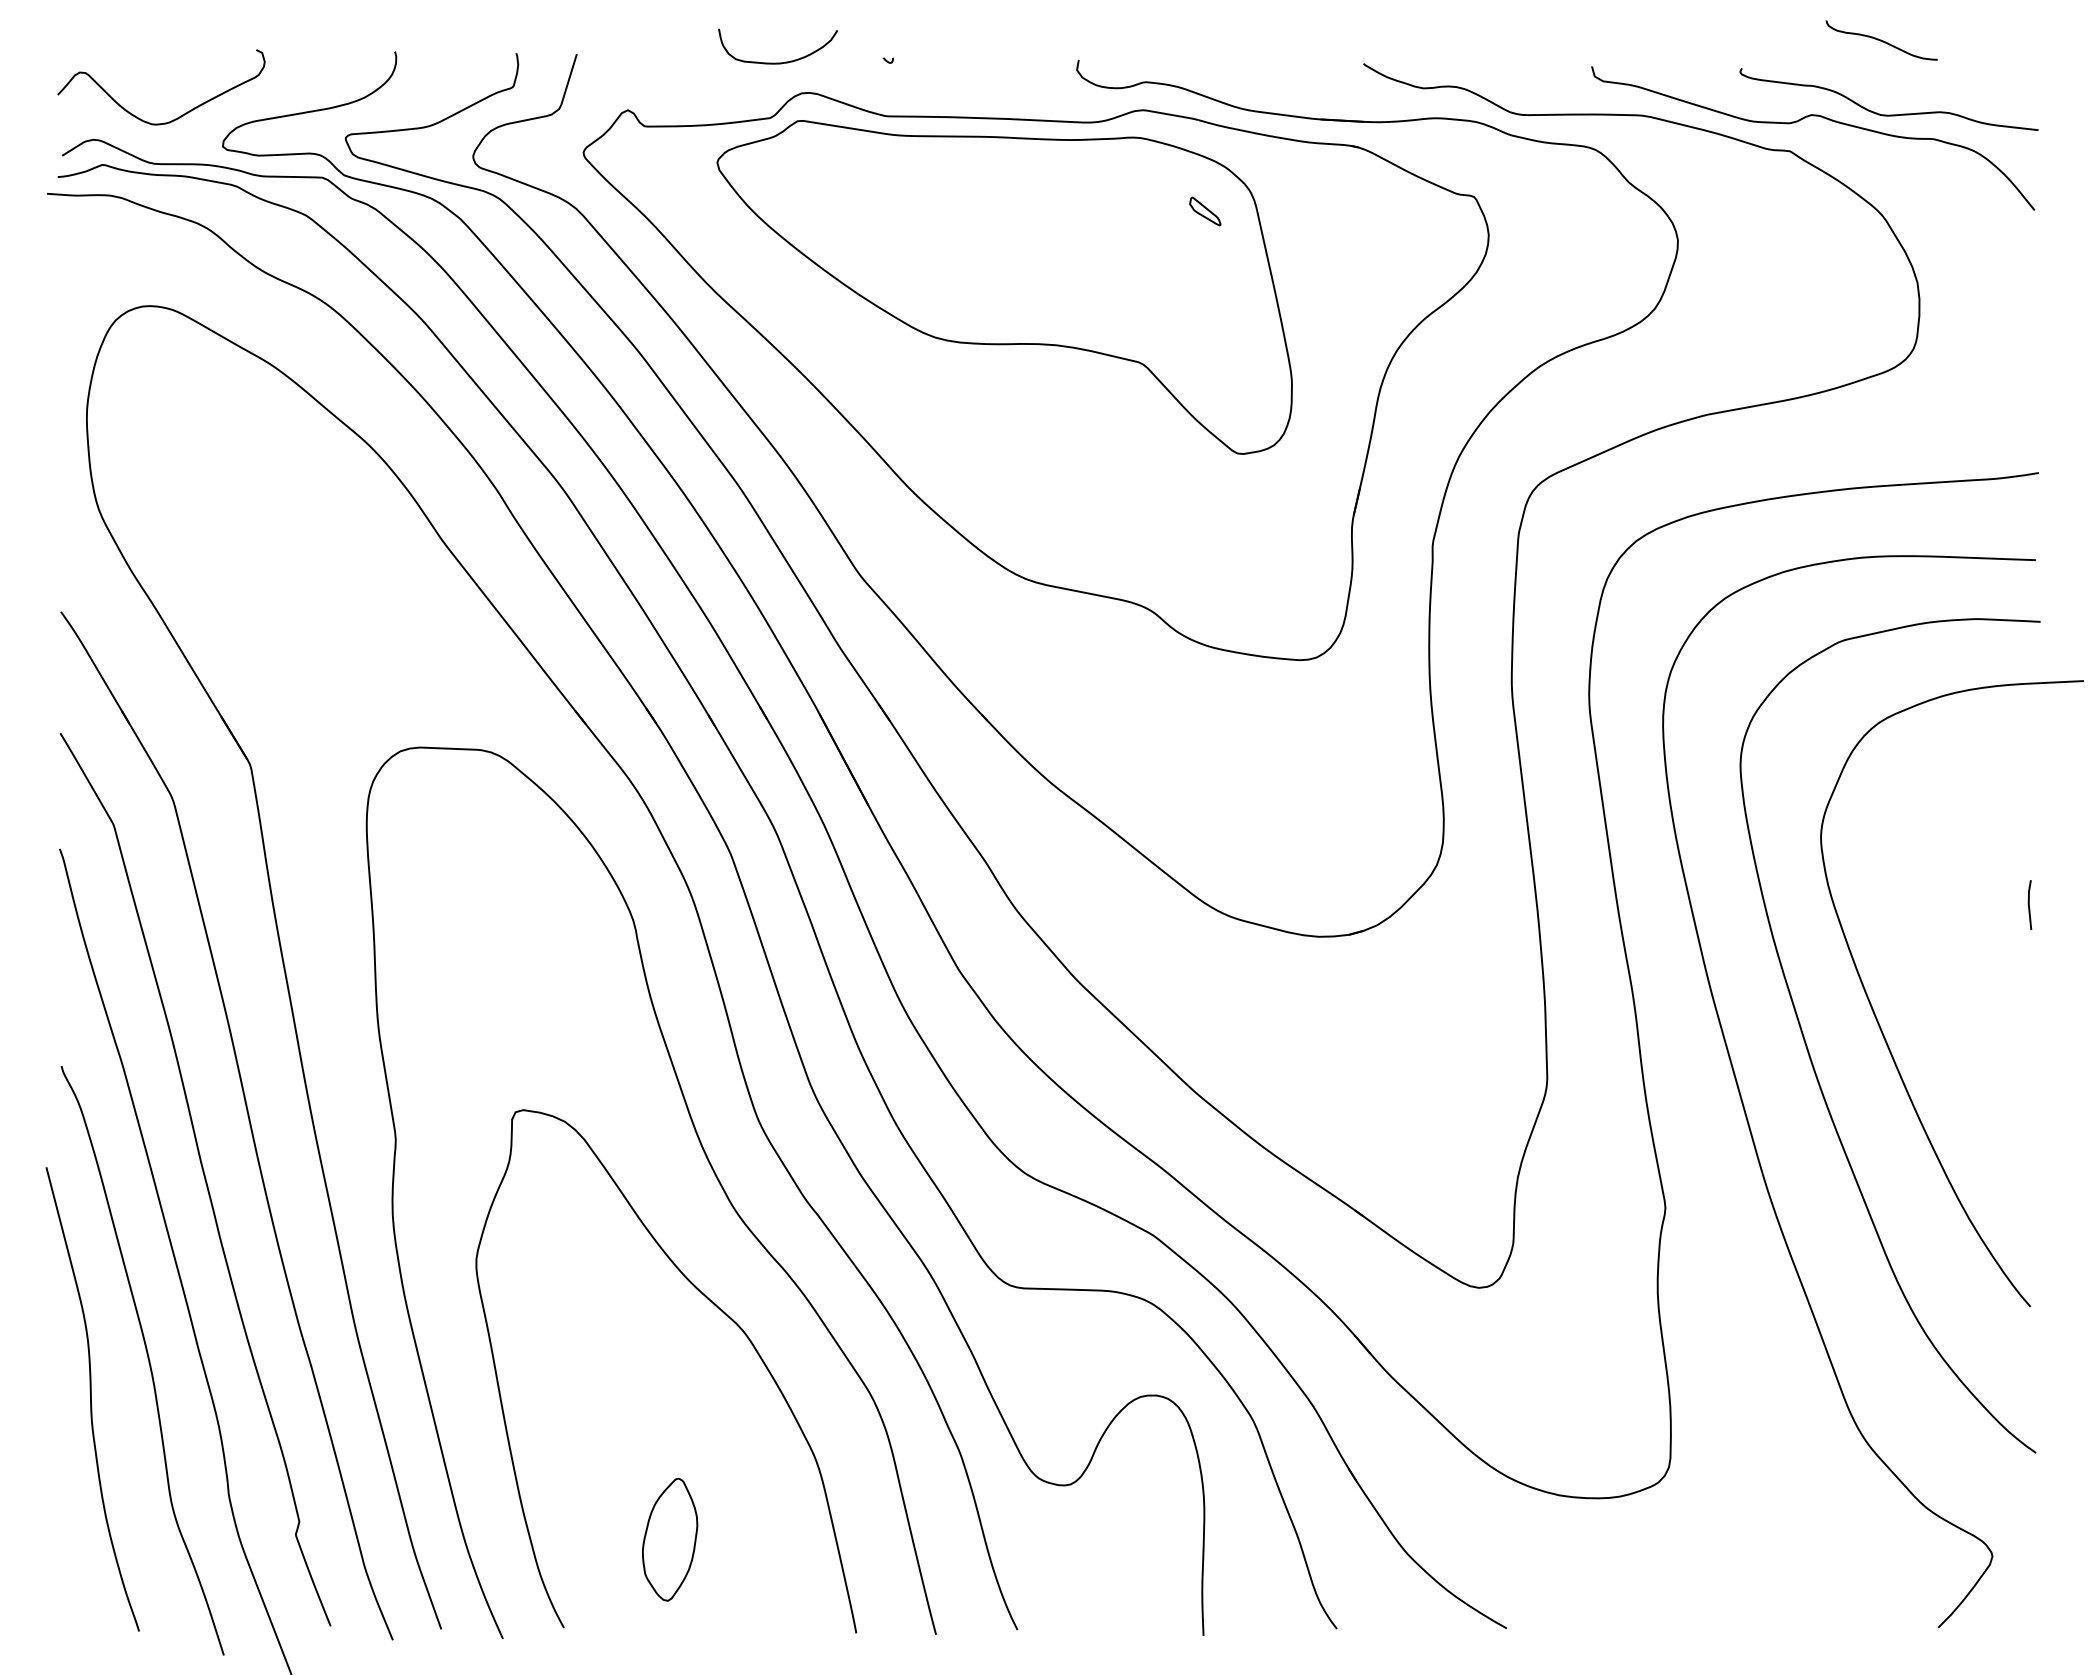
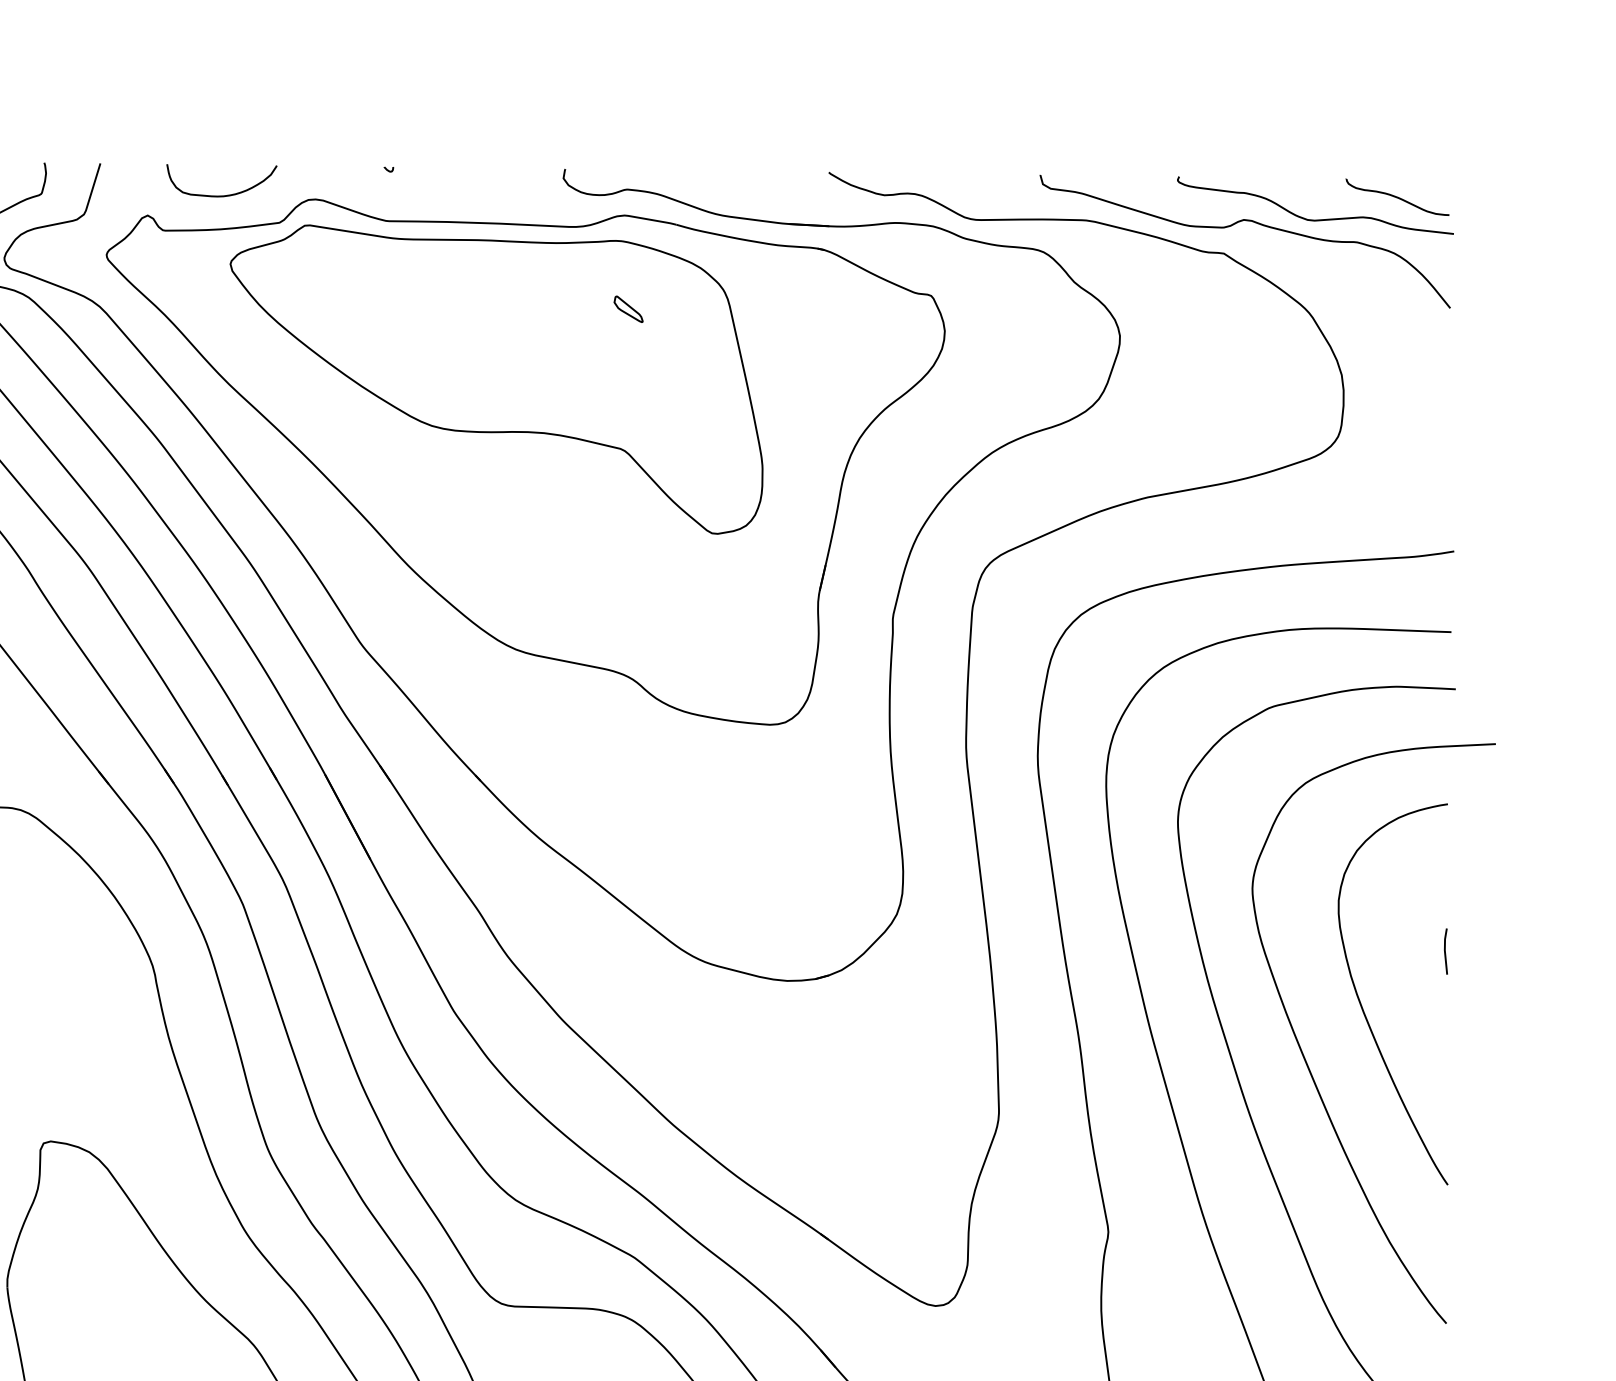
curve: (1881, 40) -> (1397, 197), moved
curve: (777, 62) -> (221, 195), moved
part: (1205, 211) -> (628, 309), moved
curve: (1940, 965) -> (1363, 1007), added

